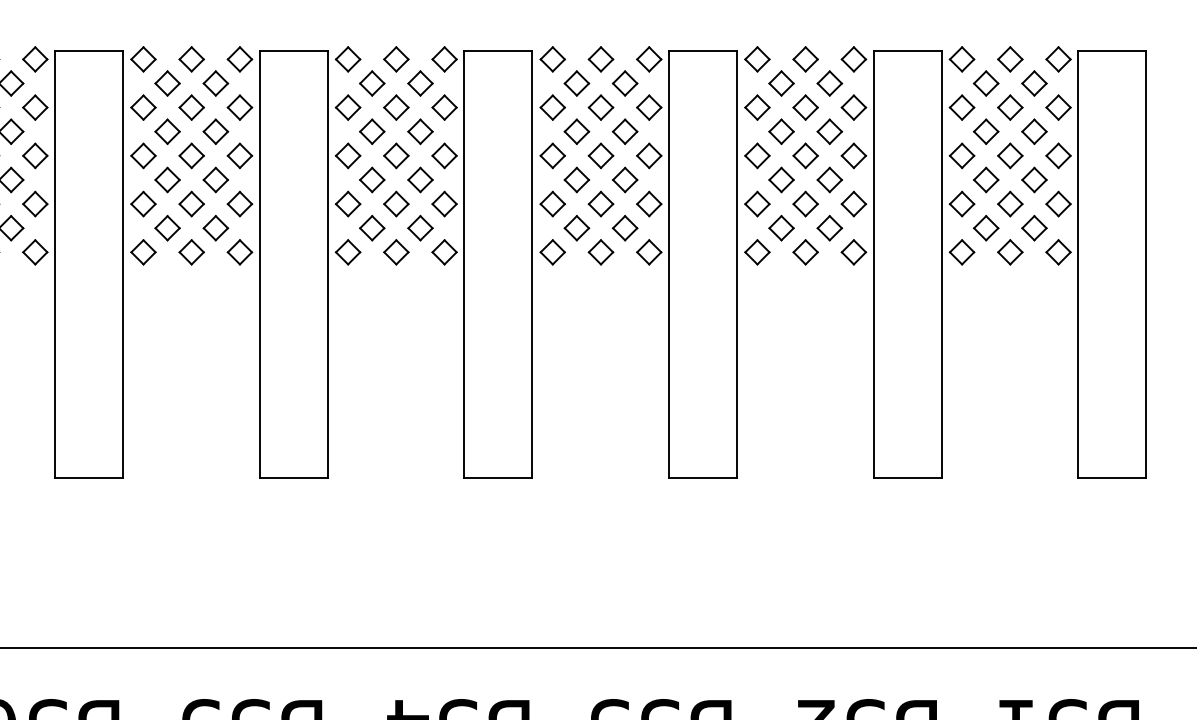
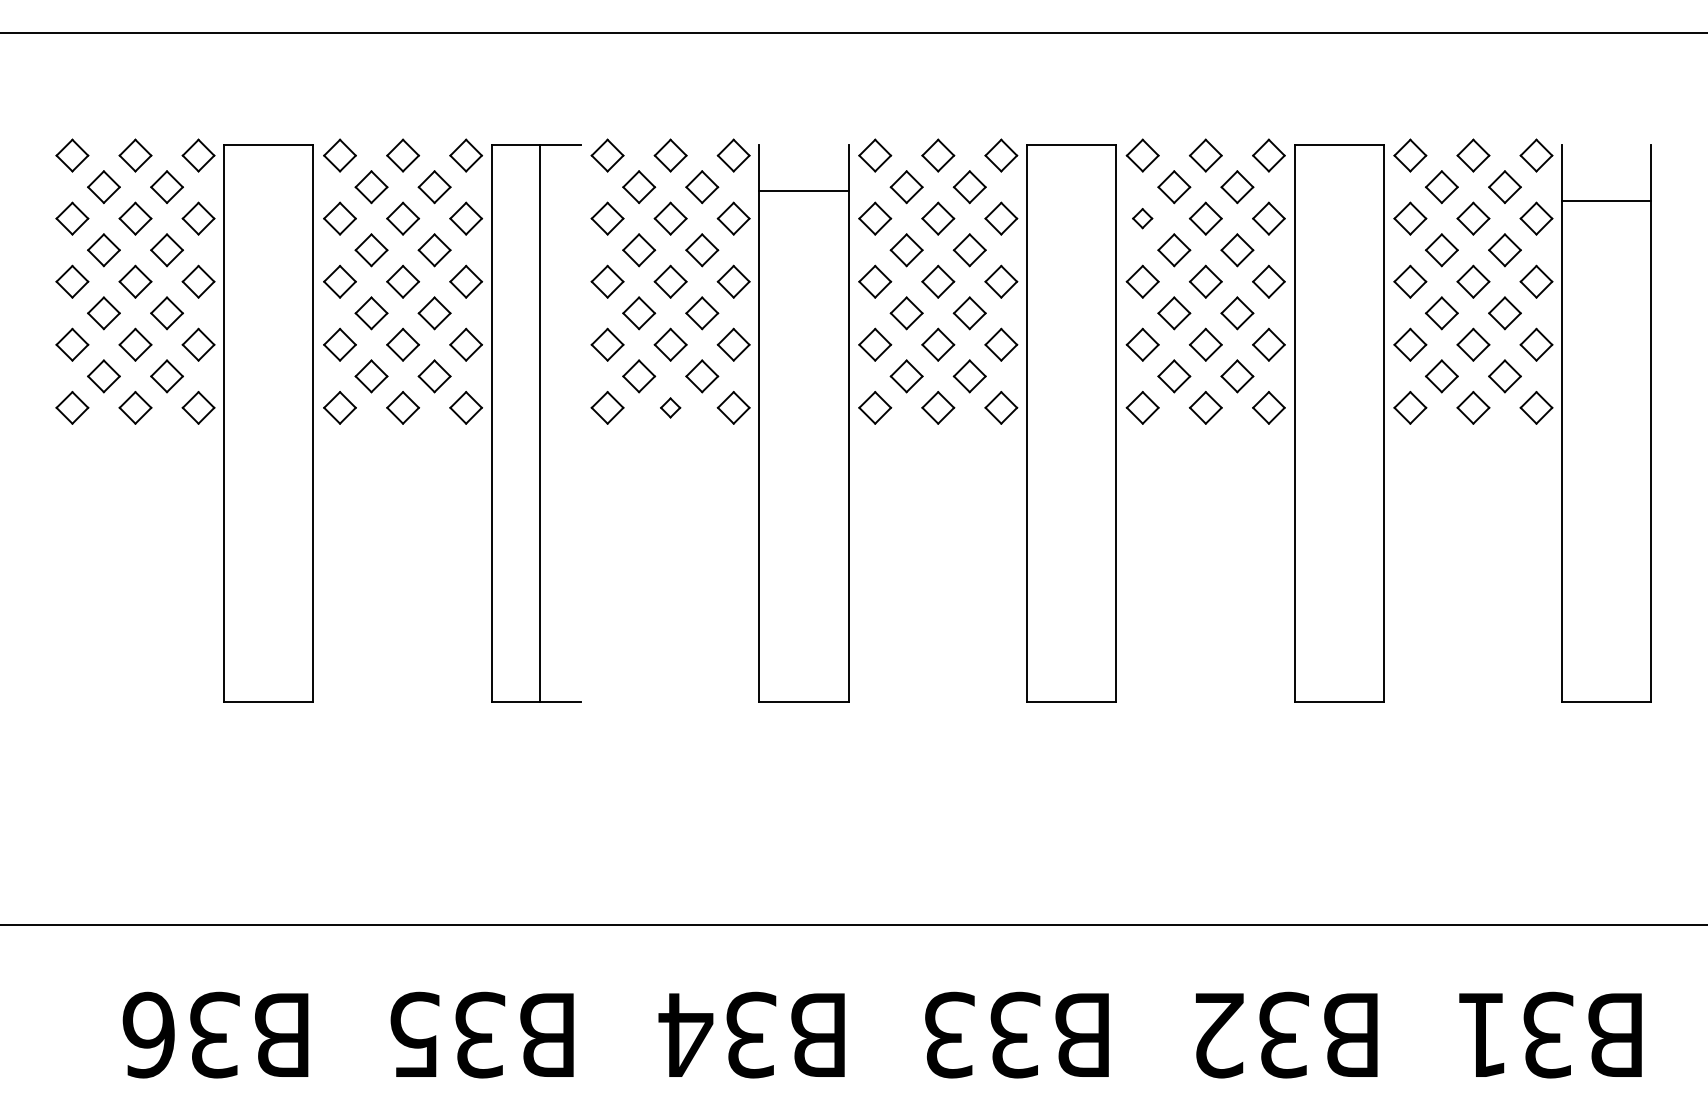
line: (497, 50) -> (803, 190), moved
line: (1112, 50) -> (1606, 200), moved
part: (757, 107) -> (1142, 218), size x0.6
part: (396, 252) -> (670, 407), size x0.6
line: (328, 264) -> (540, 423), moved

